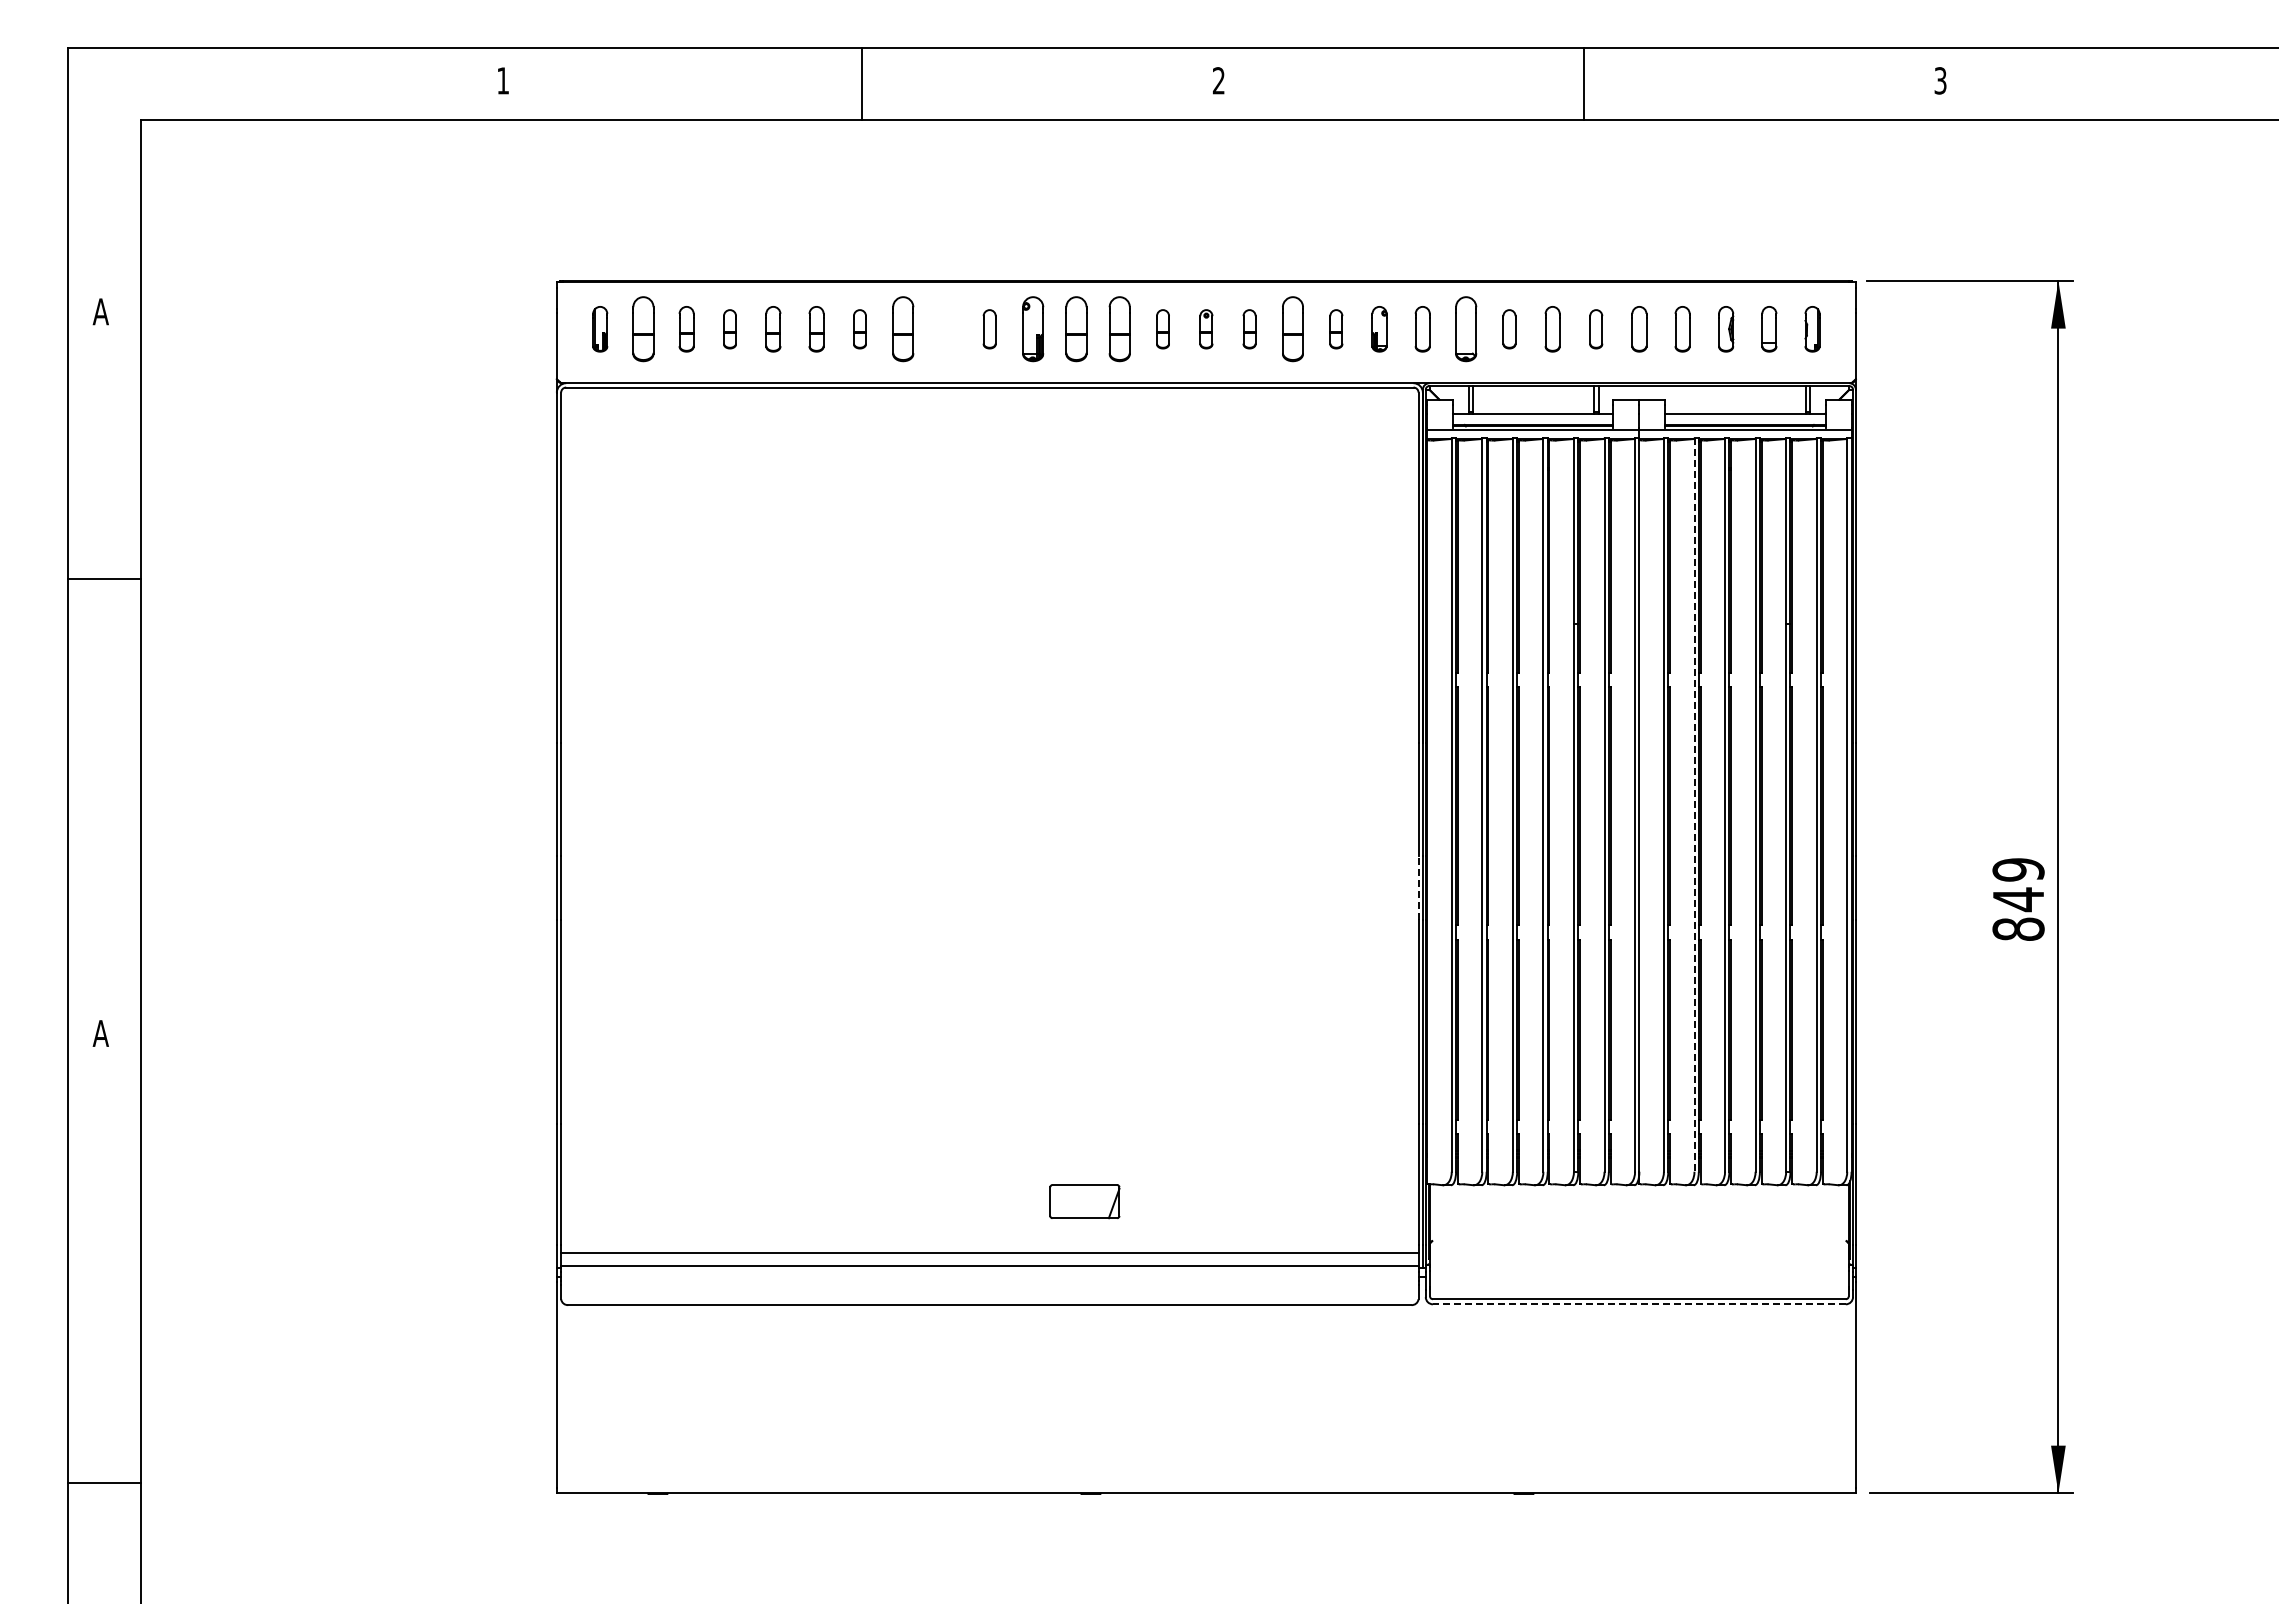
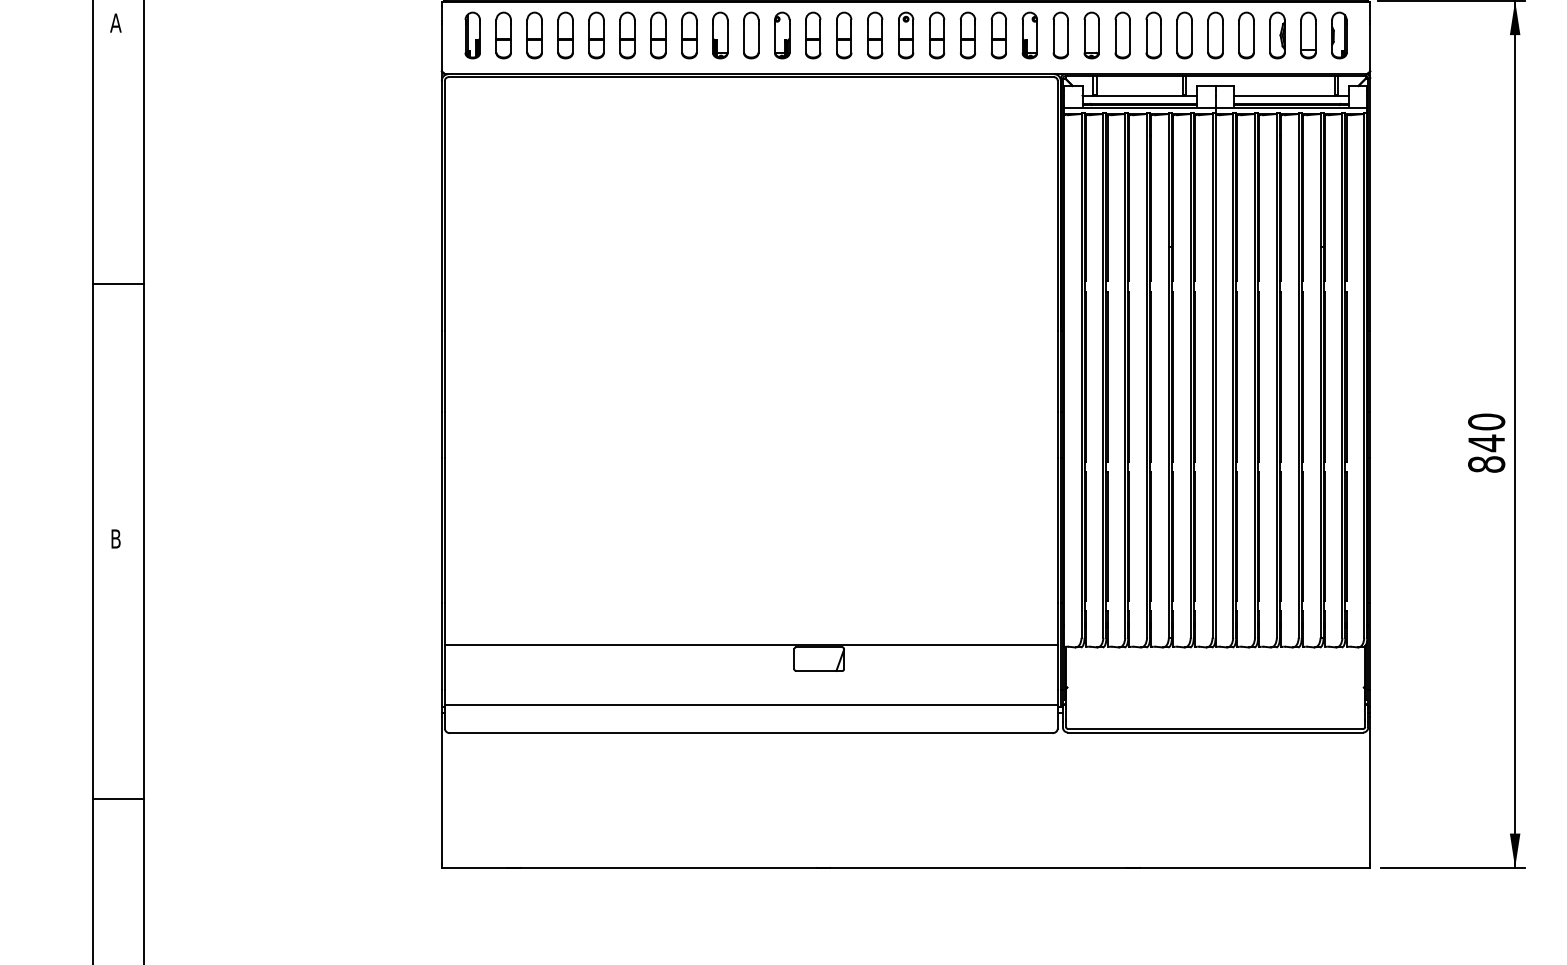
part: (600, 329) -> (473, 35), size x1.43
part: (686, 329) -> (534, 35), size x1.43
part: (729, 329) -> (565, 35), size x1.67
part: (773, 329) -> (596, 35), size x1.43
part: (816, 329) -> (627, 35), size x1.43
part: (859, 329) -> (658, 35), size x1.67
part: (946, 329) -> (720, 35), added
part: (989, 329) -> (751, 35), size x1.67
part: (1162, 329) -> (874, 35), size x1.67
part: (1206, 329) -> (906, 35), size x1.67
part: (1249, 329) -> (936, 35), size x1.67
part: (1336, 329) -> (999, 35), size x1.67
part: (1379, 329) -> (1029, 35), size x1.43
part: (1422, 329) -> (1060, 35), size x1.43
part: (1509, 329) -> (1122, 35), size x1.67
part: (1552, 329) -> (1153, 35), size x1.43
part: (1596, 329) -> (1184, 35), size x1.67
part: (1639, 329) -> (1215, 35), size x1.43
part: (1682, 329) -> (1246, 35), size x1.43
part: (1726, 329) -> (1277, 35), size x1.43
part: (1769, 329) -> (1308, 35), size x1.43
part: (1812, 329) -> (1339, 35), size x1.43
line: (104, 579) -> (118, 283), moved
line: (1694, 805) -> (1255, 375), dashed -> solid
text: (2018, 869) -> (1486, 421), 849 -> 840
line: (1418, 887) -> (1057, 434), dashed -> solid
text: (100, 1033) -> (115, 538), A -> B
line: (989, 1253) -> (751, 644), moved
line: (1638, 1304) -> (1214, 732), dashed -> solid
line: (104, 1482) -> (118, 799), moved

